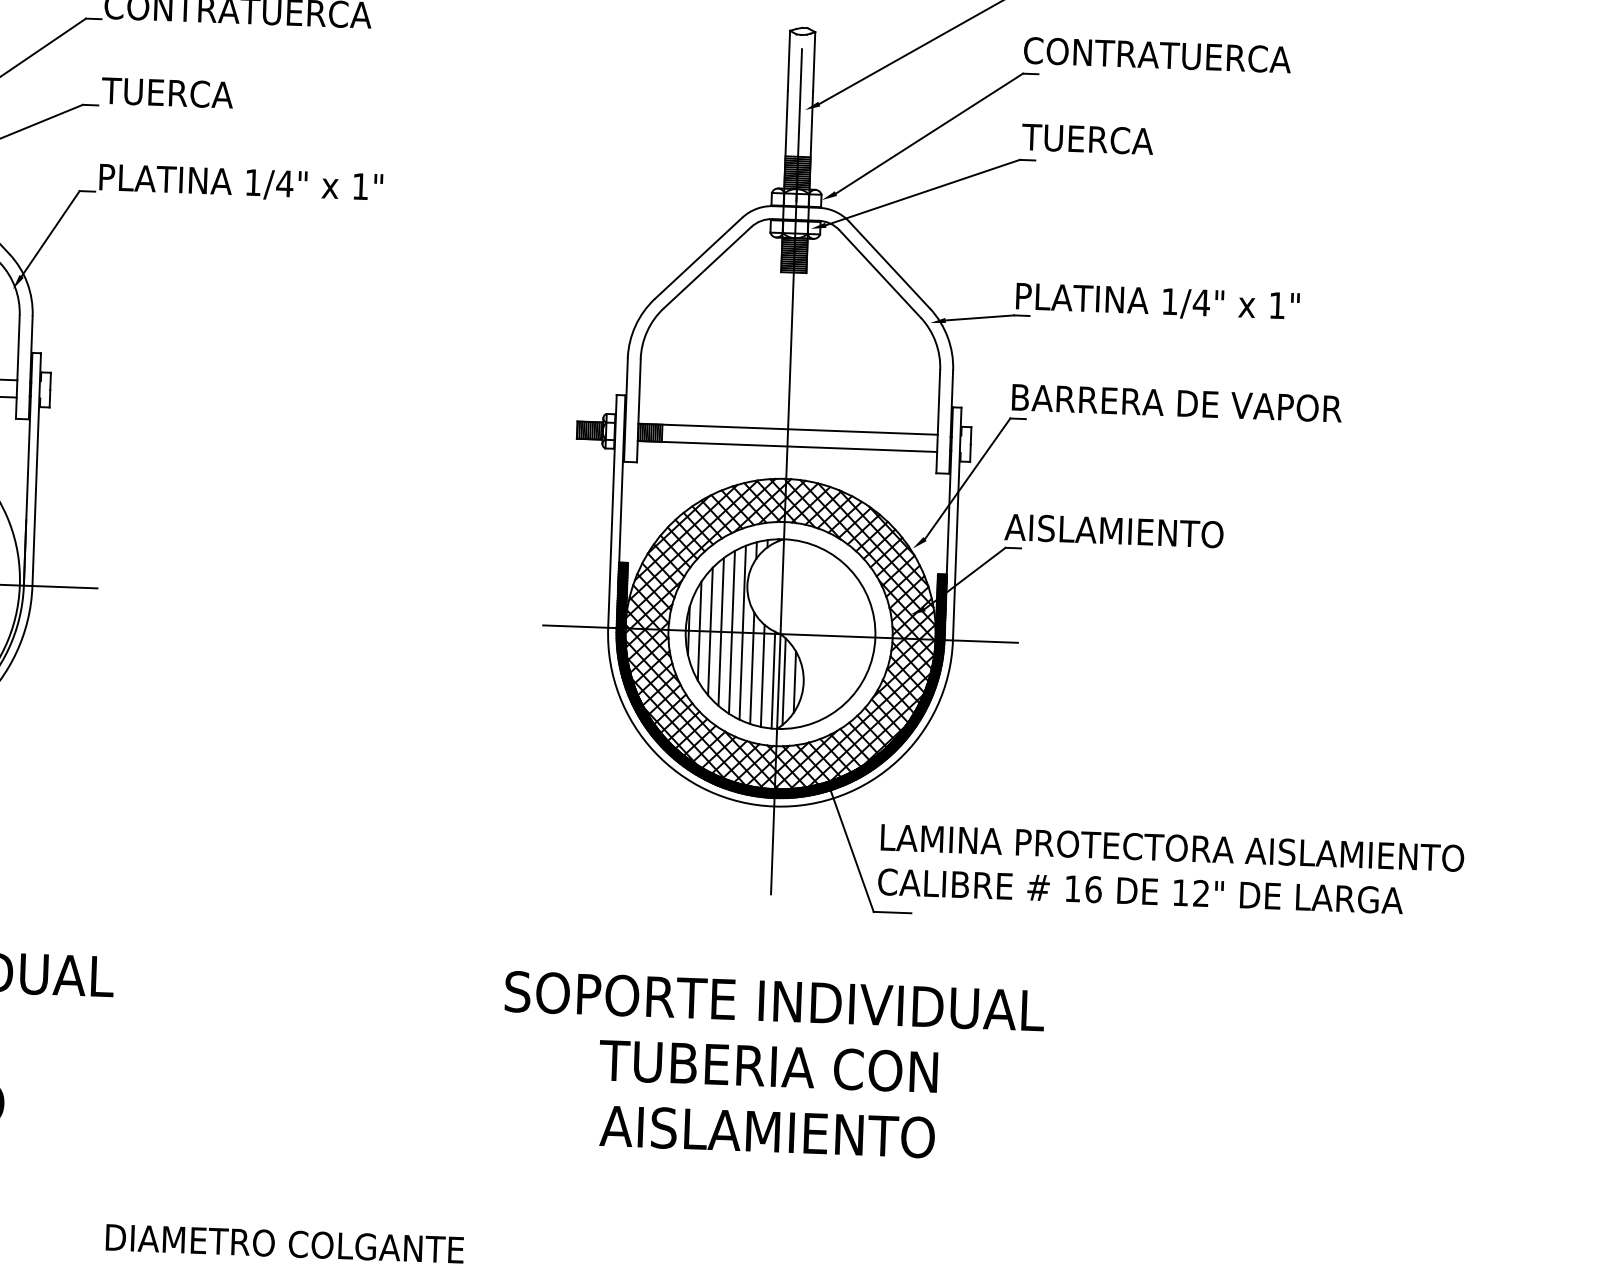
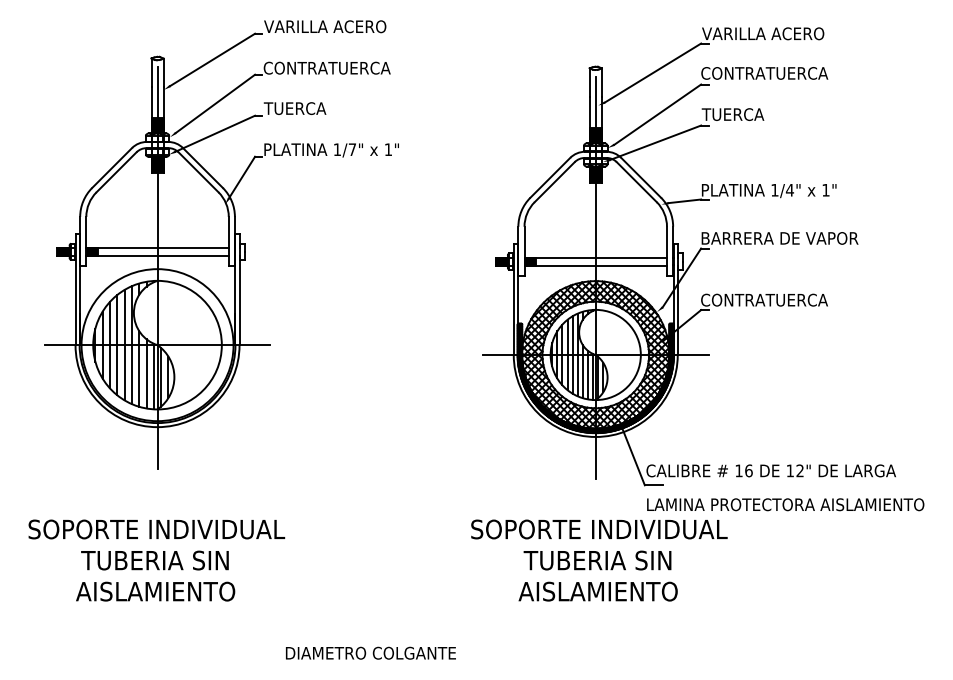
text: (284, 183) -> (352, 149), 1/4" -> 1/7"
text: (1137, 530) -> (763, 299), AISLAMIENTO -> CONTRATUERCA
text: (1172, 847) -> (785, 504), moved
text: (768, 1066) -> (597, 560), TUBERIA CON -> TUBERIA SIN

